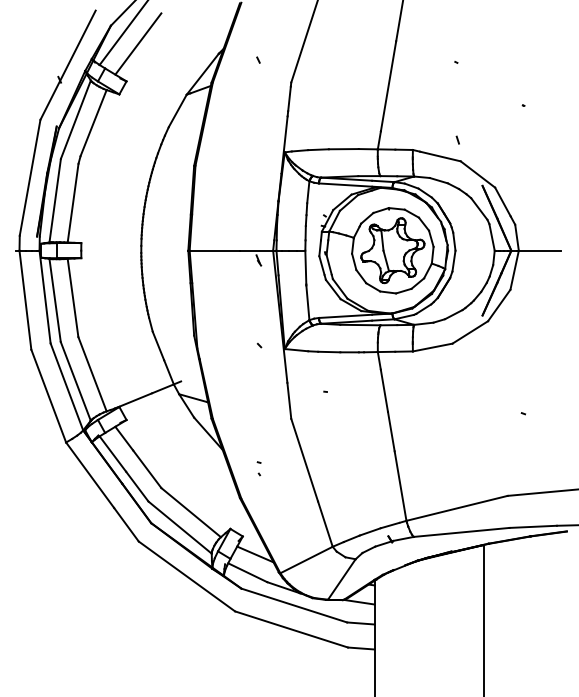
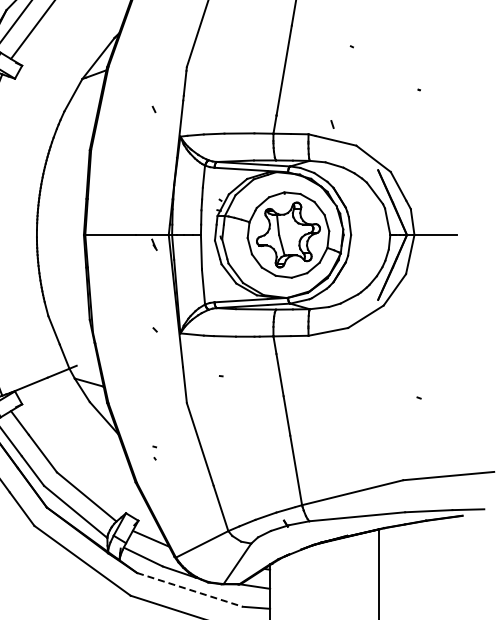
line: (258, 59) -> (154, 108), moved
line: (457, 139) -> (332, 123), moved
line: (294, 605) -> (190, 589), solid -> dashed

